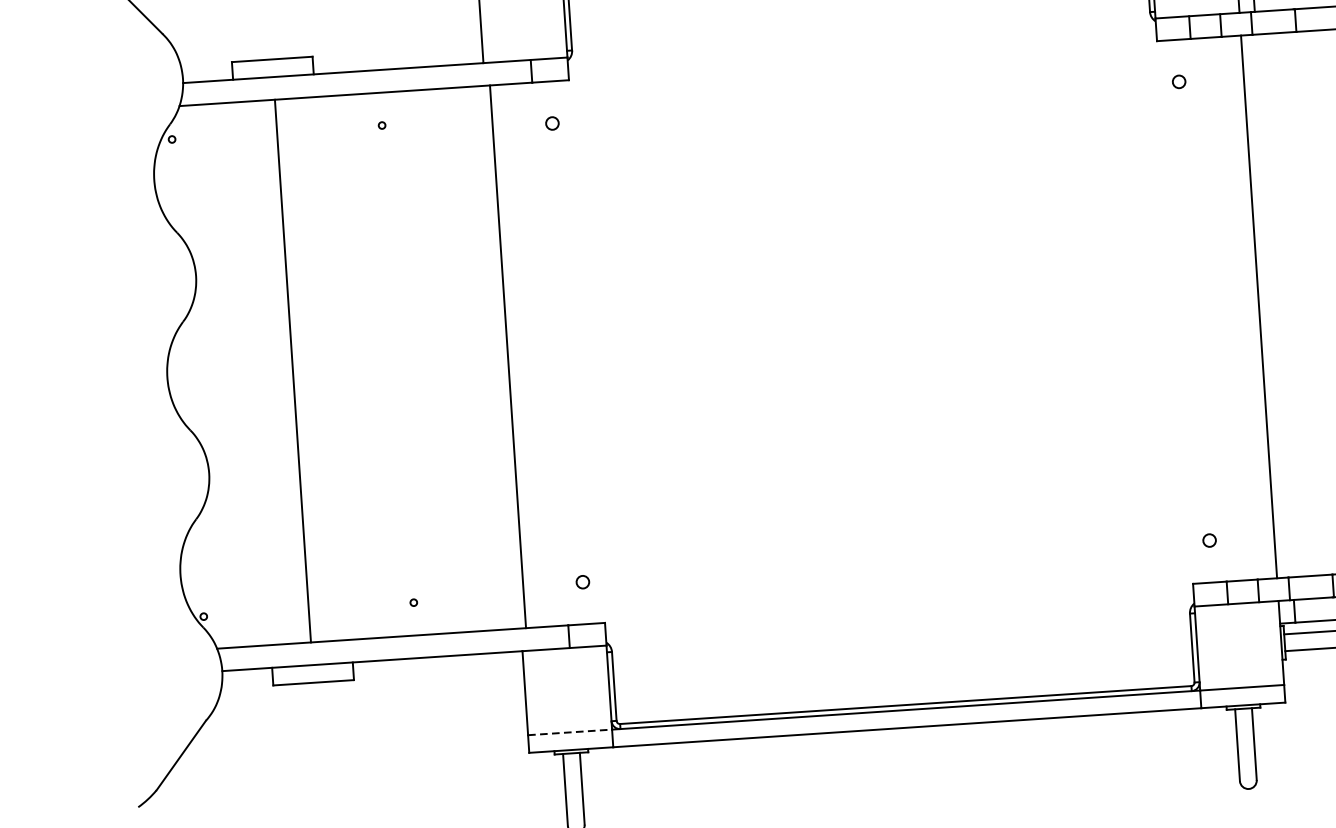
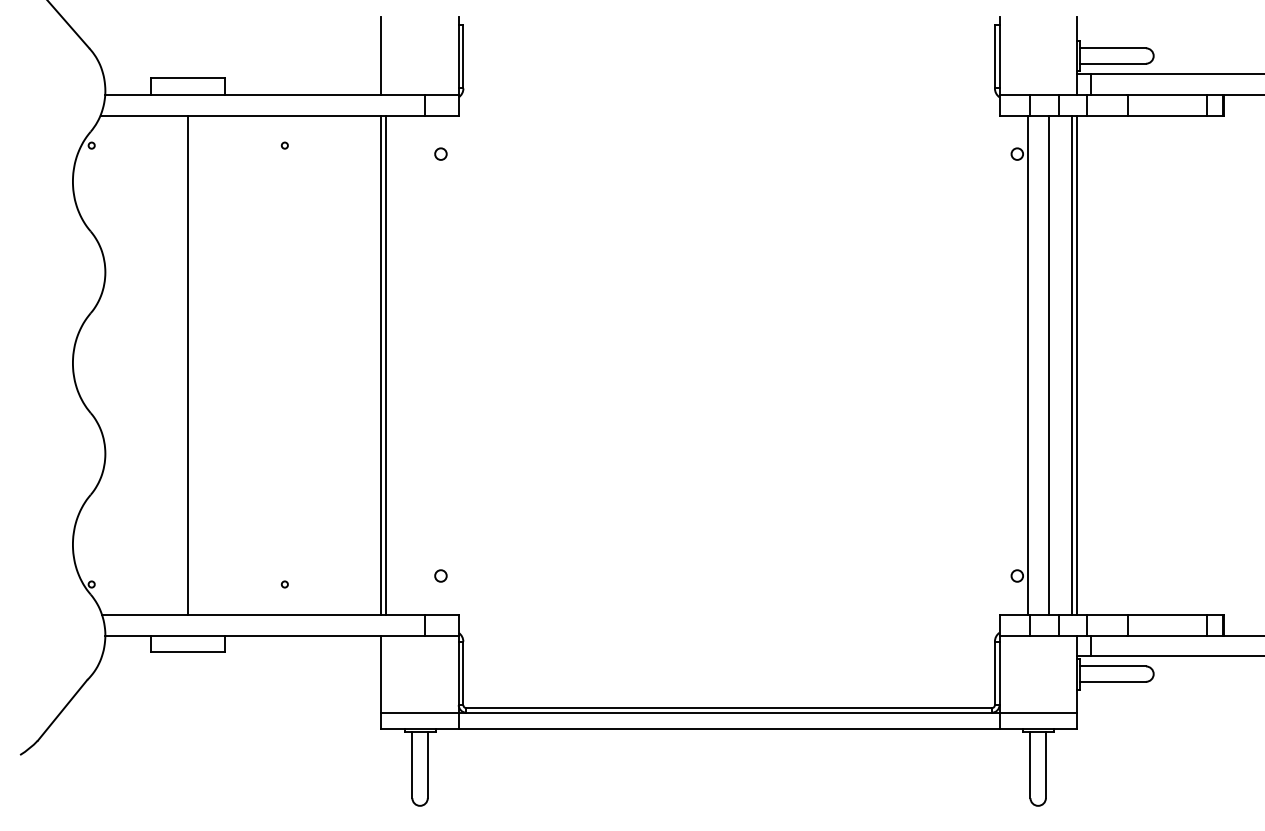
line: (1254, 306) -> (1072, 364), added
line: (1228, 308) -> (1048, 364), added
line: (1205, 309) -> (1027, 364), added
line: (502, 356) -> (381, 364), added
line: (570, 732) -> (420, 712), dashed -> solid

